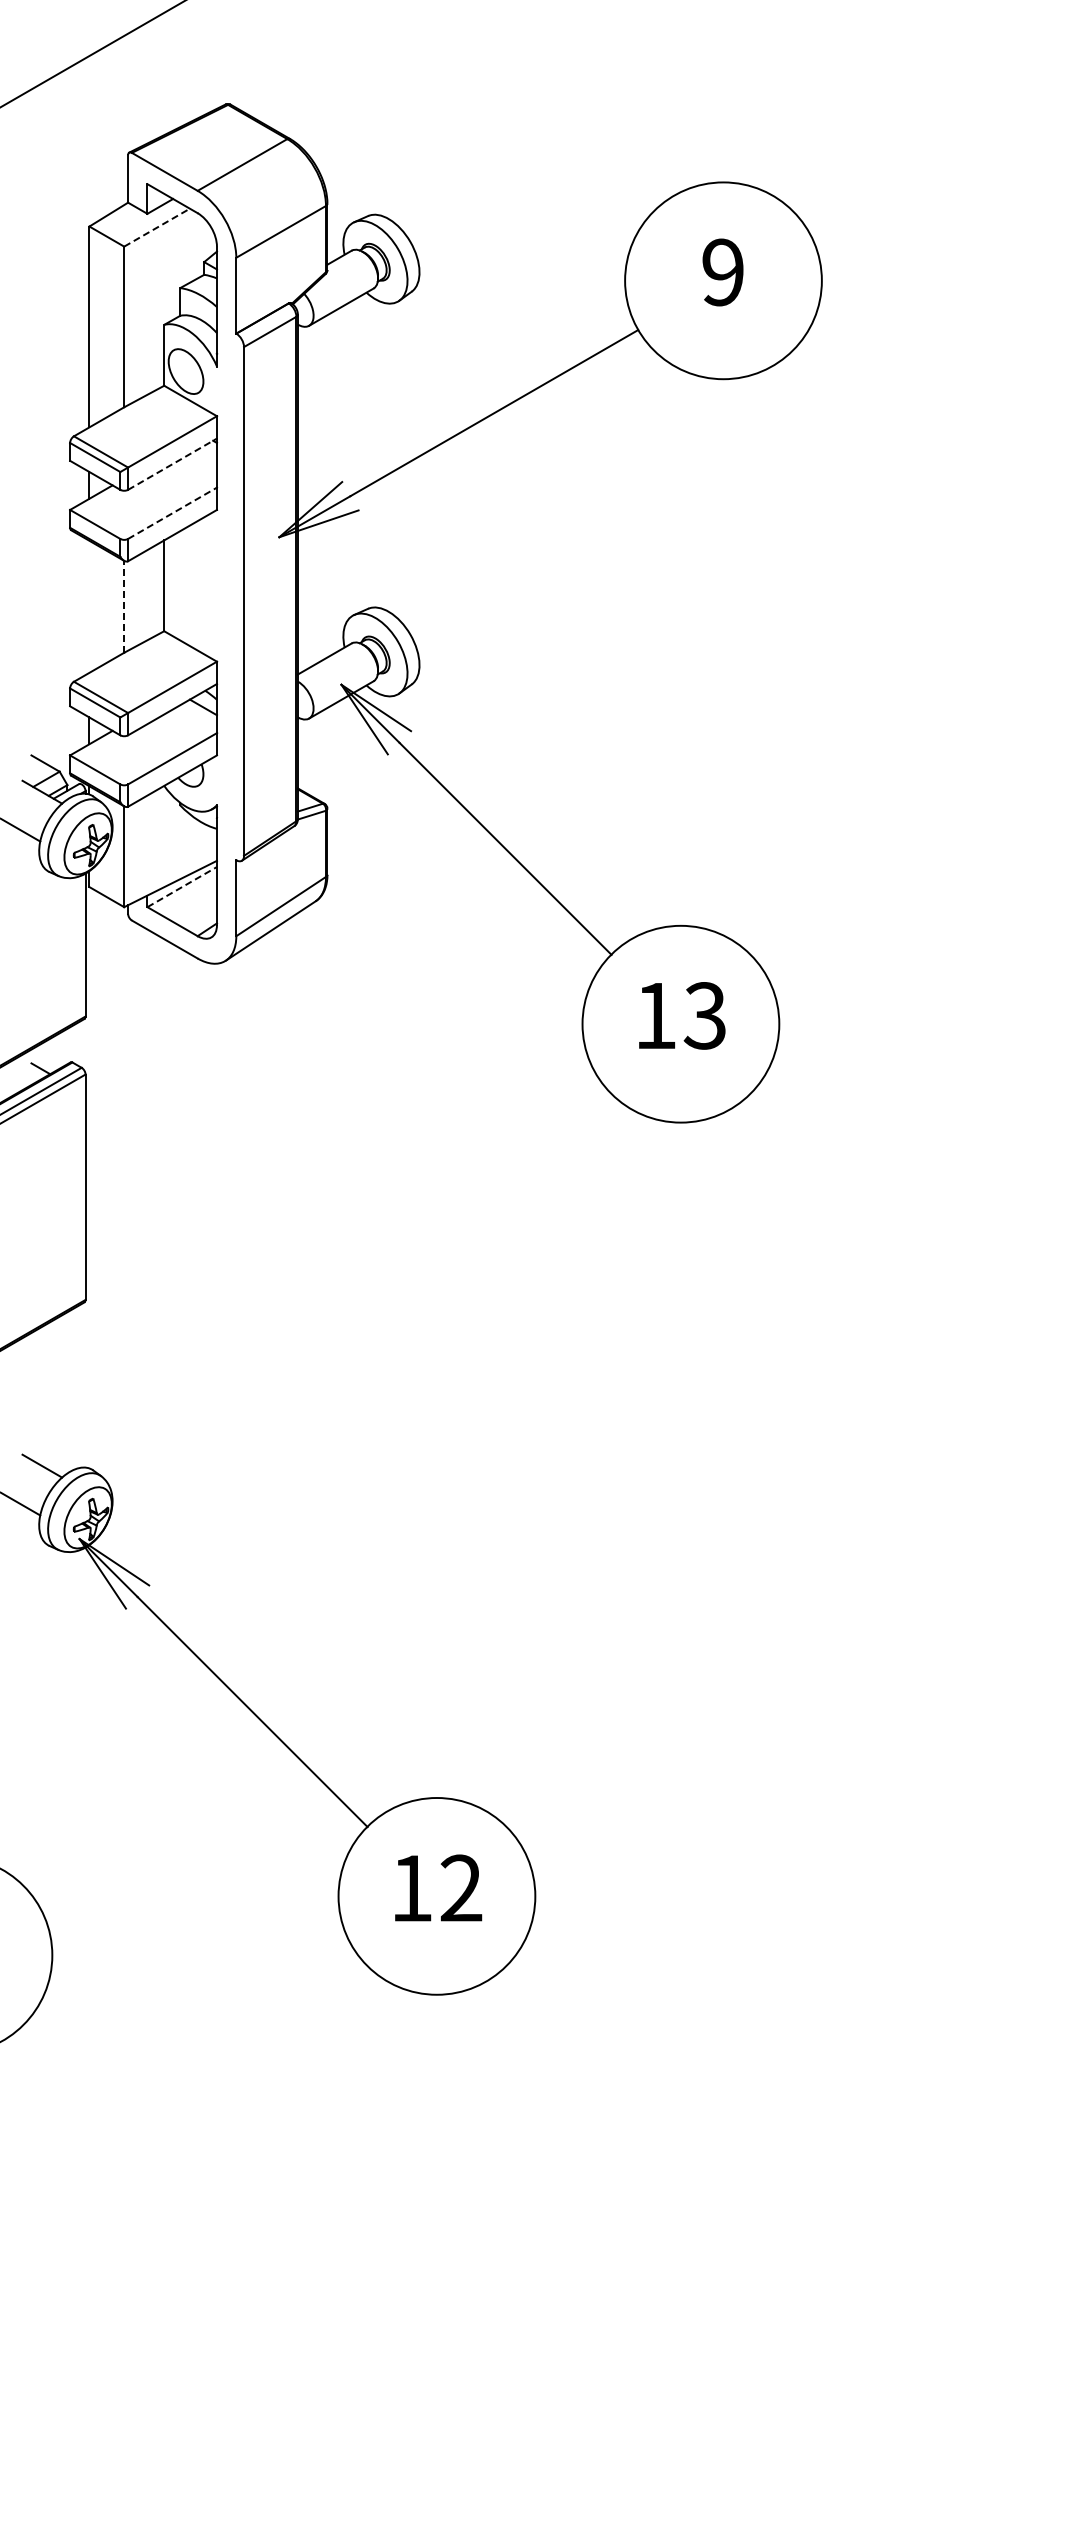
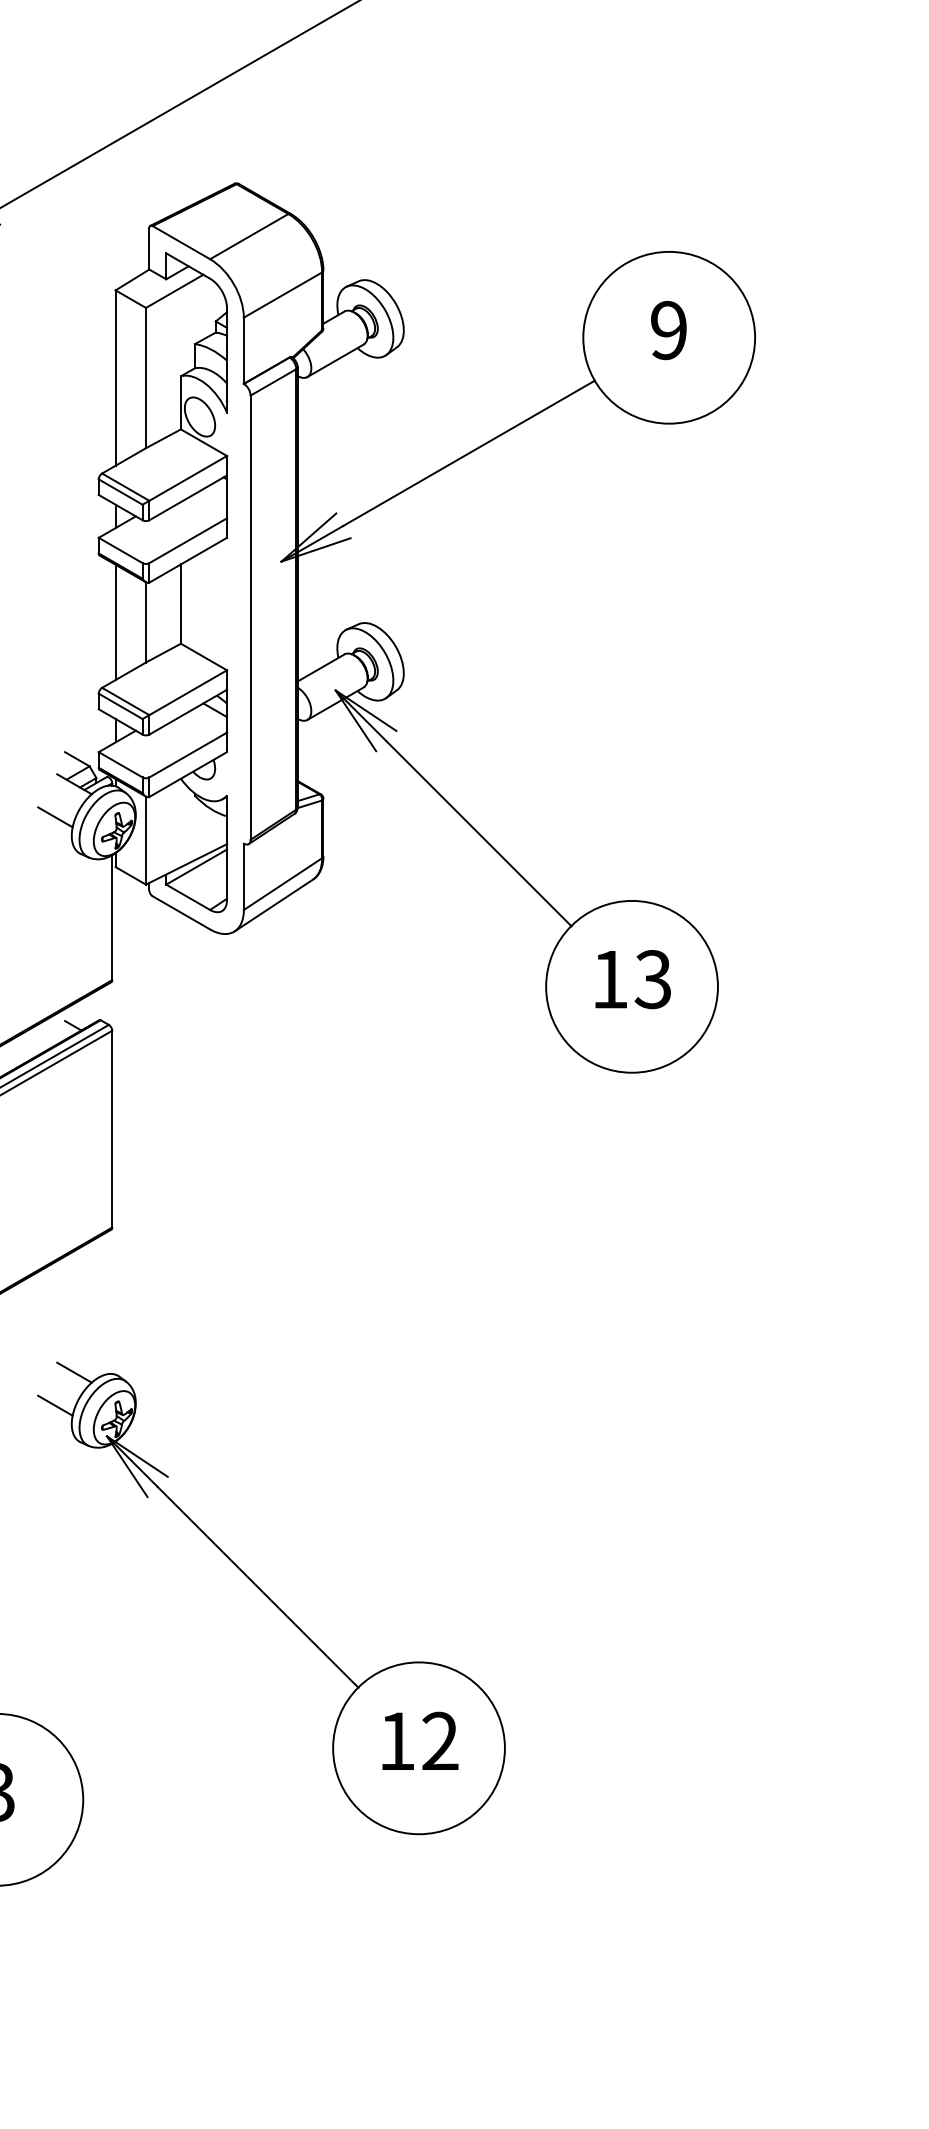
line: (157, 227) -> (175, 291), dashed -> solid
line: (172, 463) -> (188, 497), dashed -> solid
line: (172, 513) -> (188, 540), dashed -> solid
line: (89, 606) -> (115, 622), added
line: (124, 606) -> (146, 622), dashed -> solid
line: (182, 886) -> (196, 866), dashed -> solid

